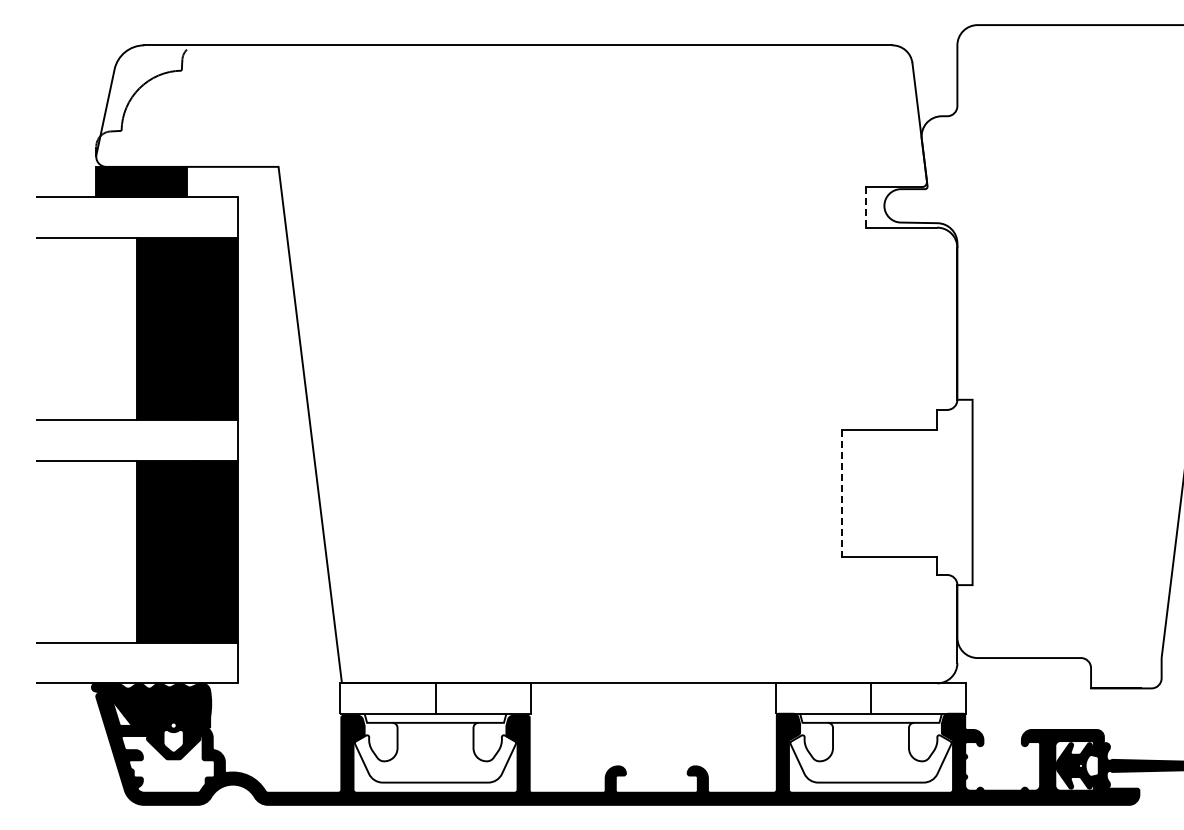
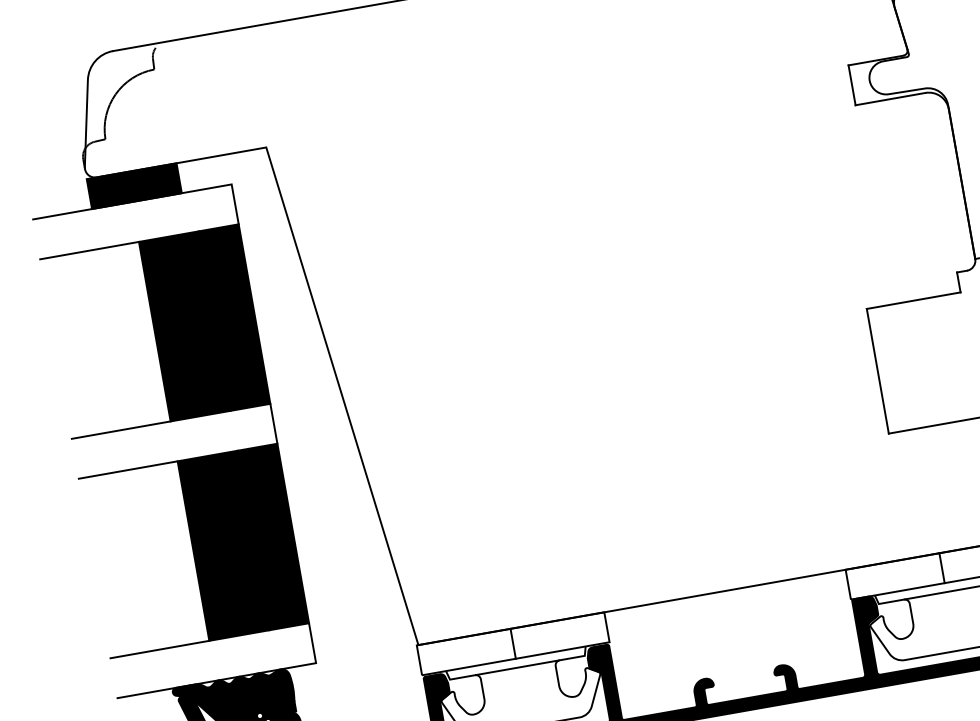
line: (866, 207) -> (852, 85), dashed -> solid
line: (841, 493) -> (877, 371), dashed -> solid

